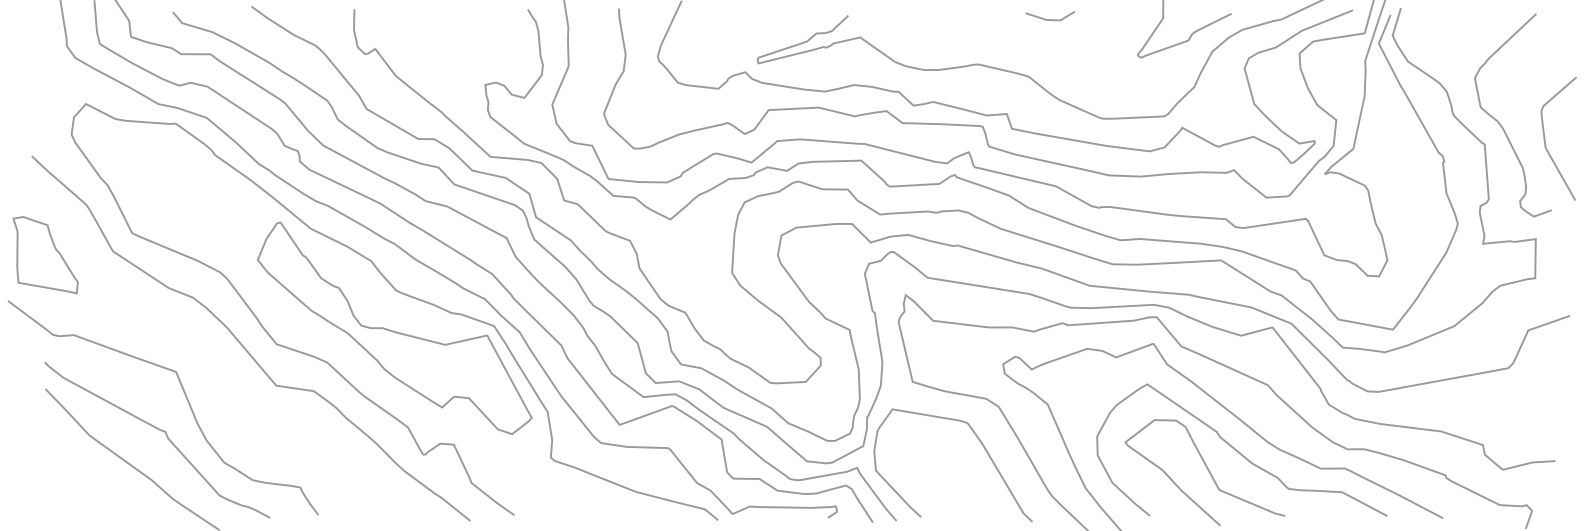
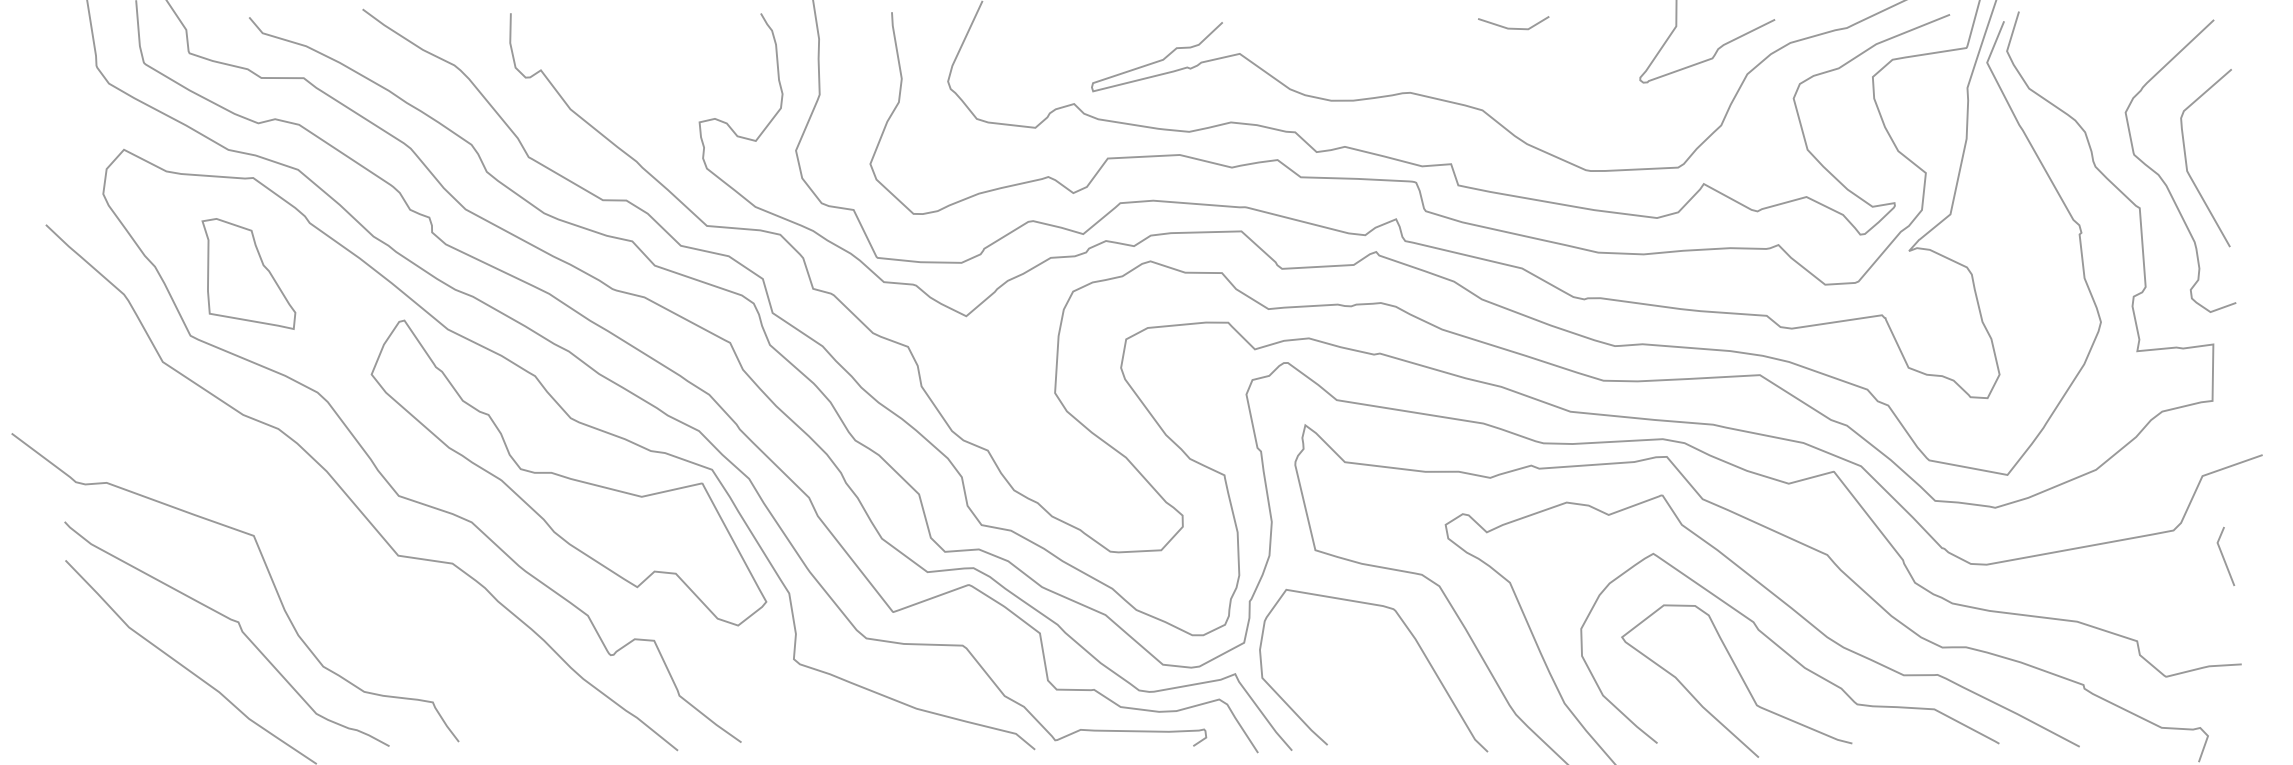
curve: (1545, 138) -> (2186, 157), moved
part: (45, 255) -> (248, 274), moved
line: (1543, 386) -> (2224, 556), added

